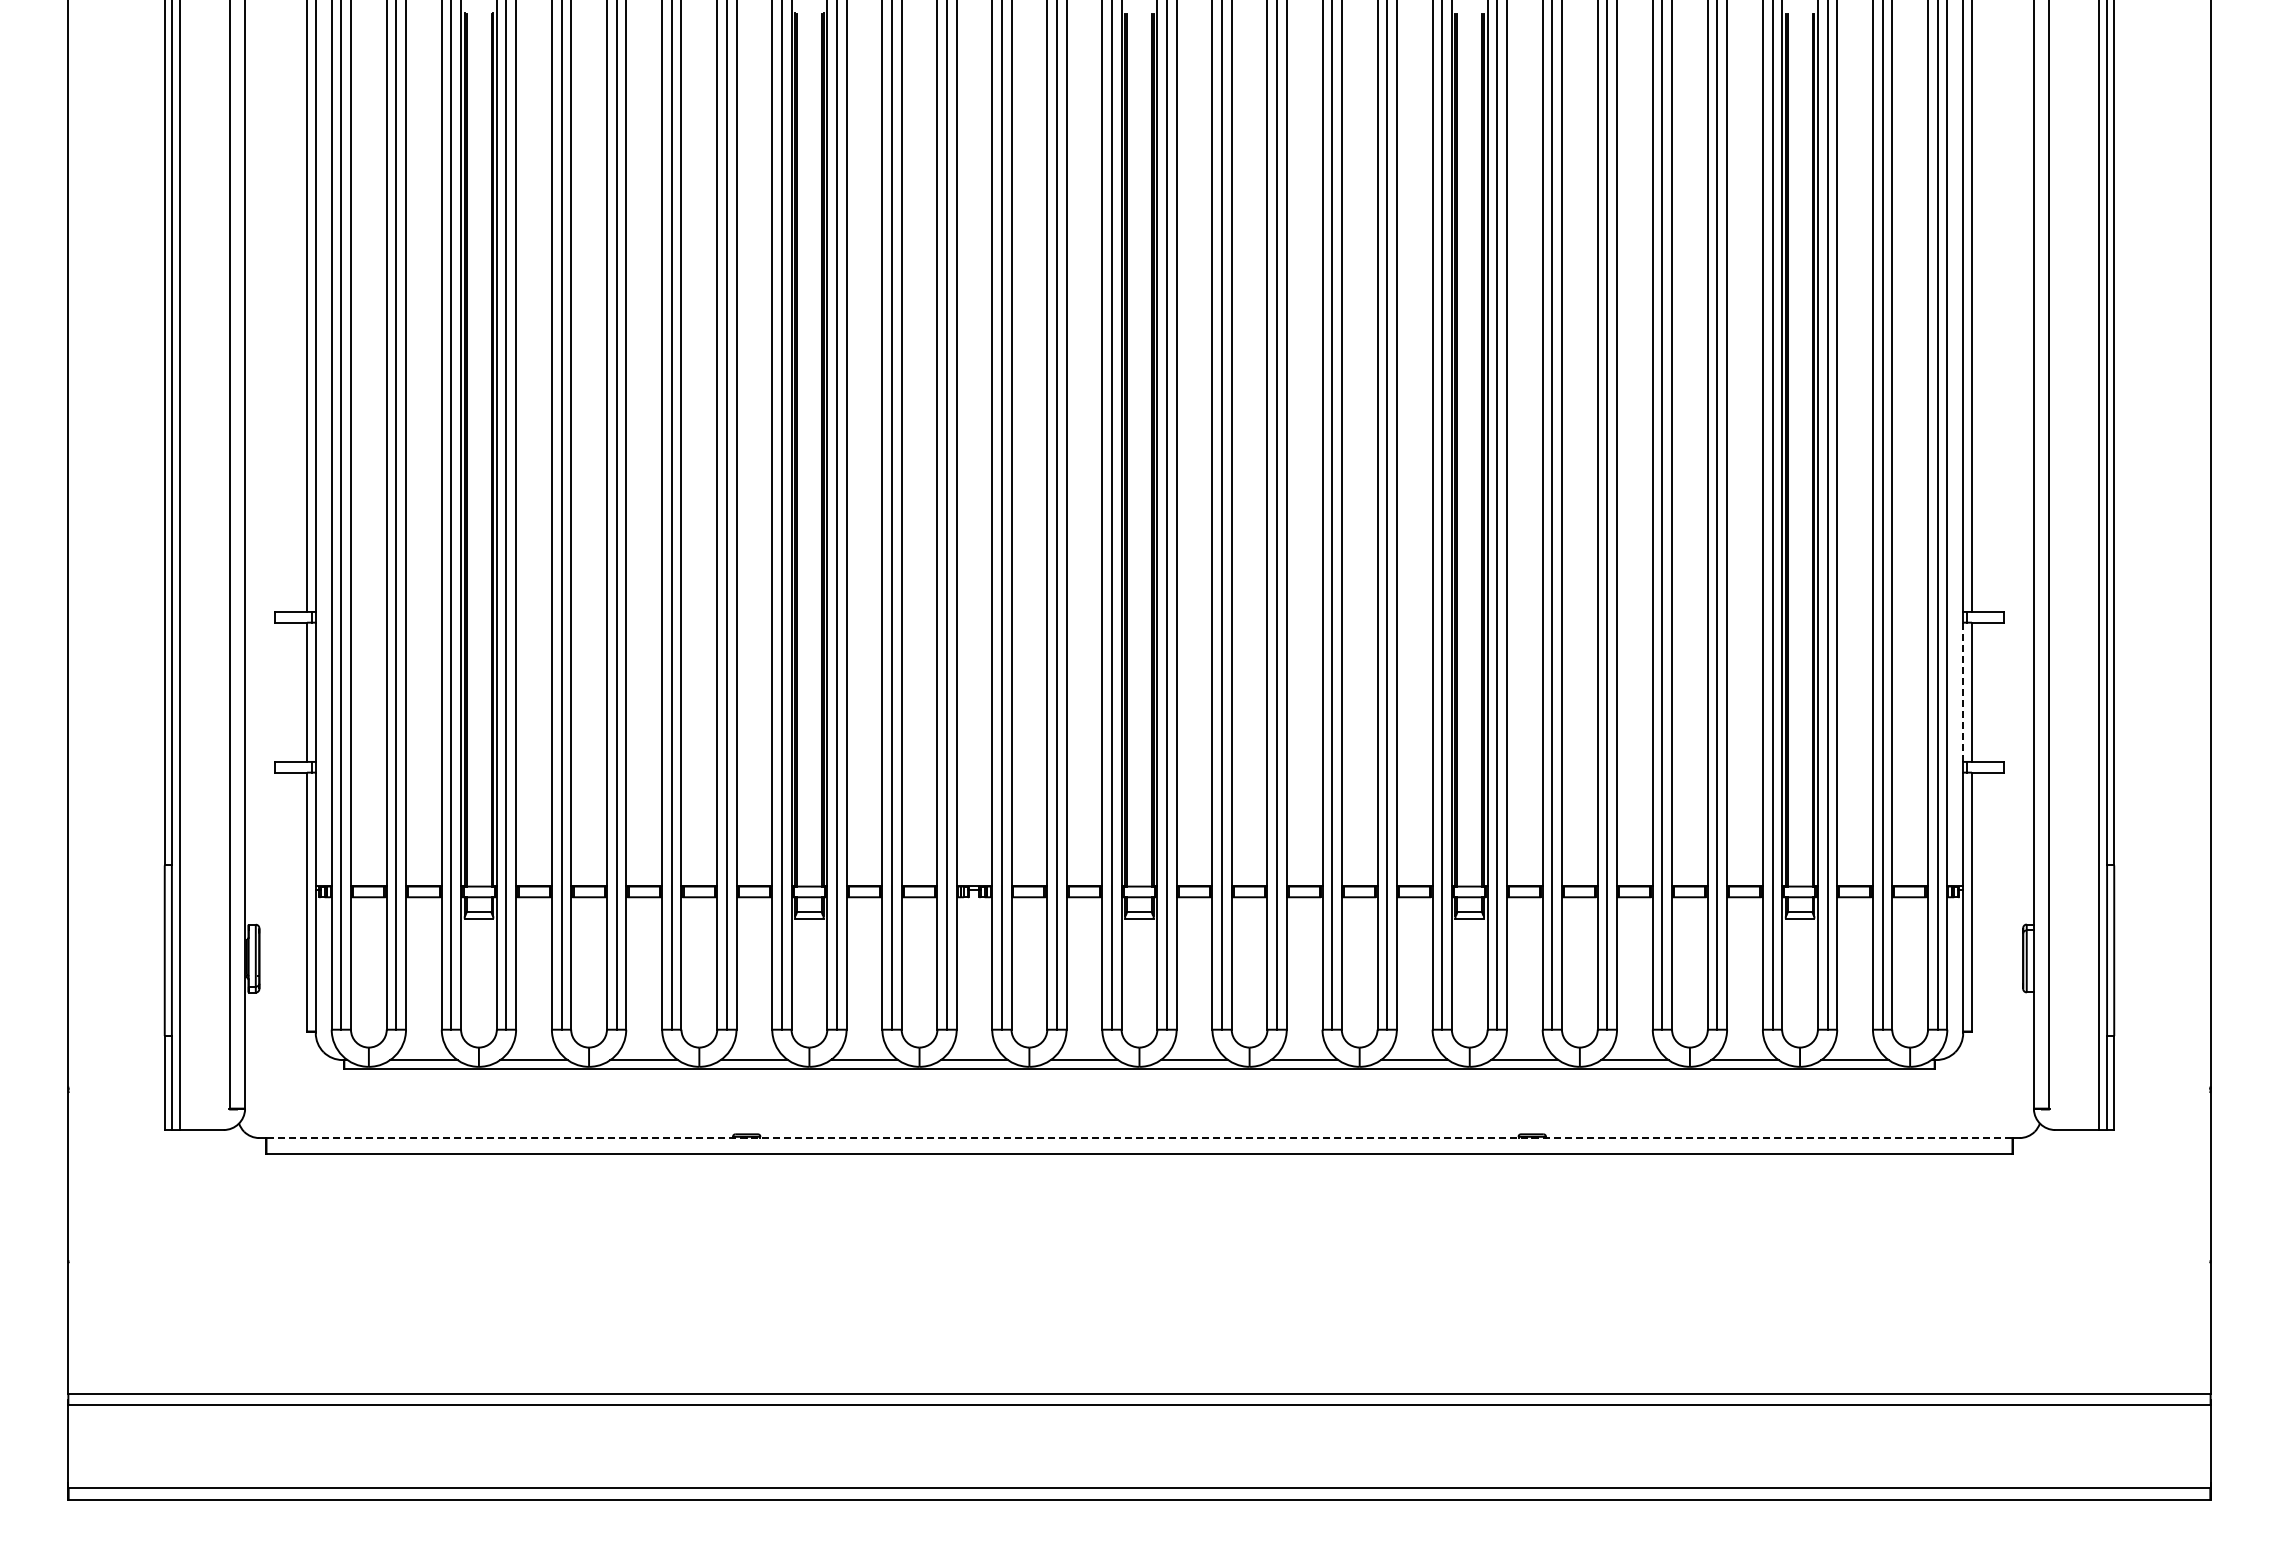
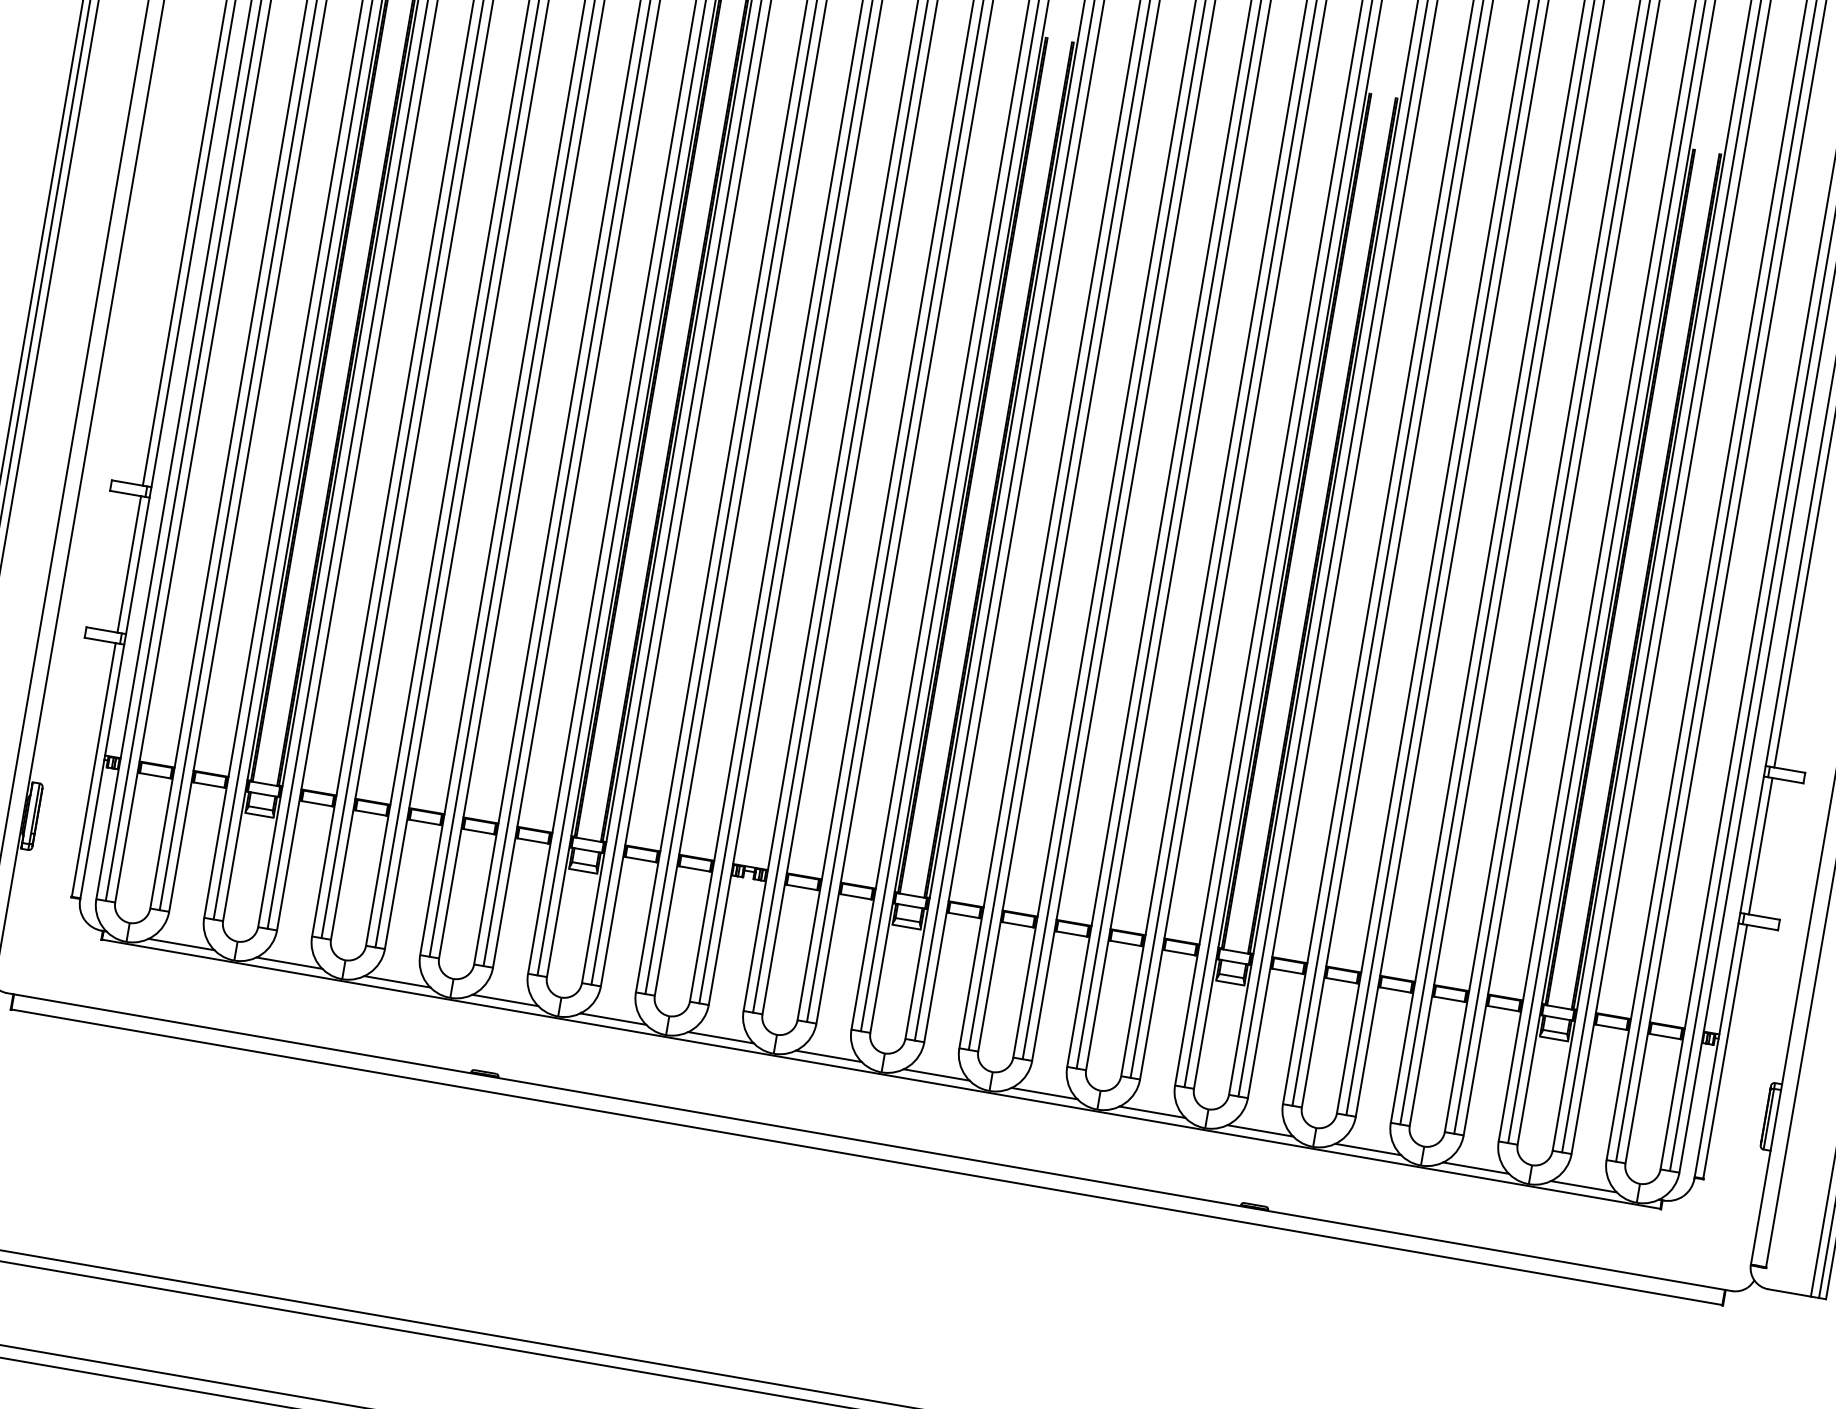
line: (1963, 692) -> (1752, 844), dashed -> solid
line: (1139, 1138) -> (869, 1142), dashed -> solid

